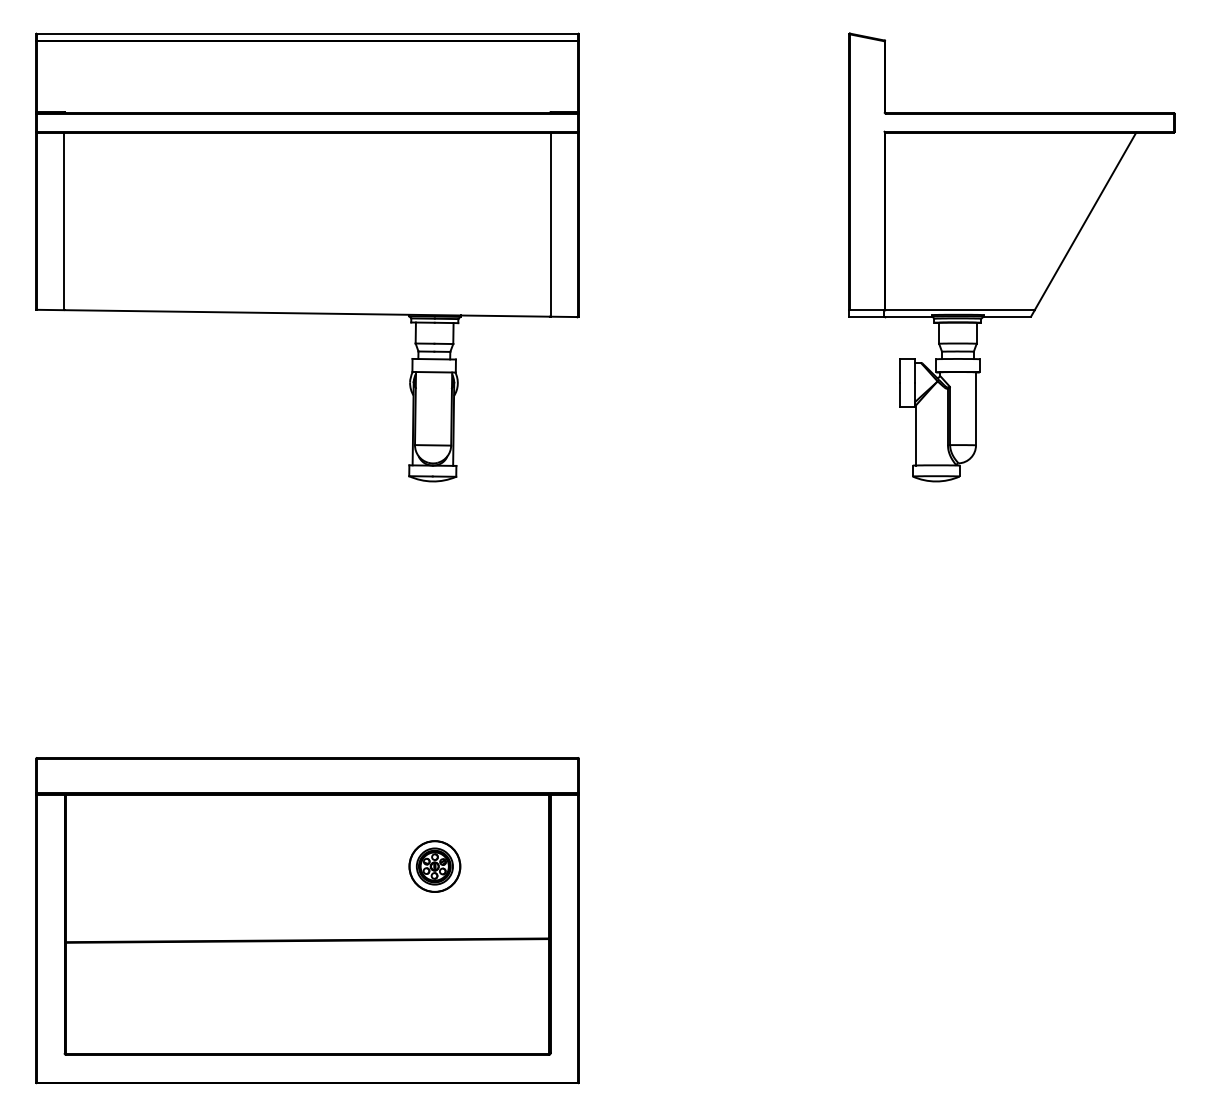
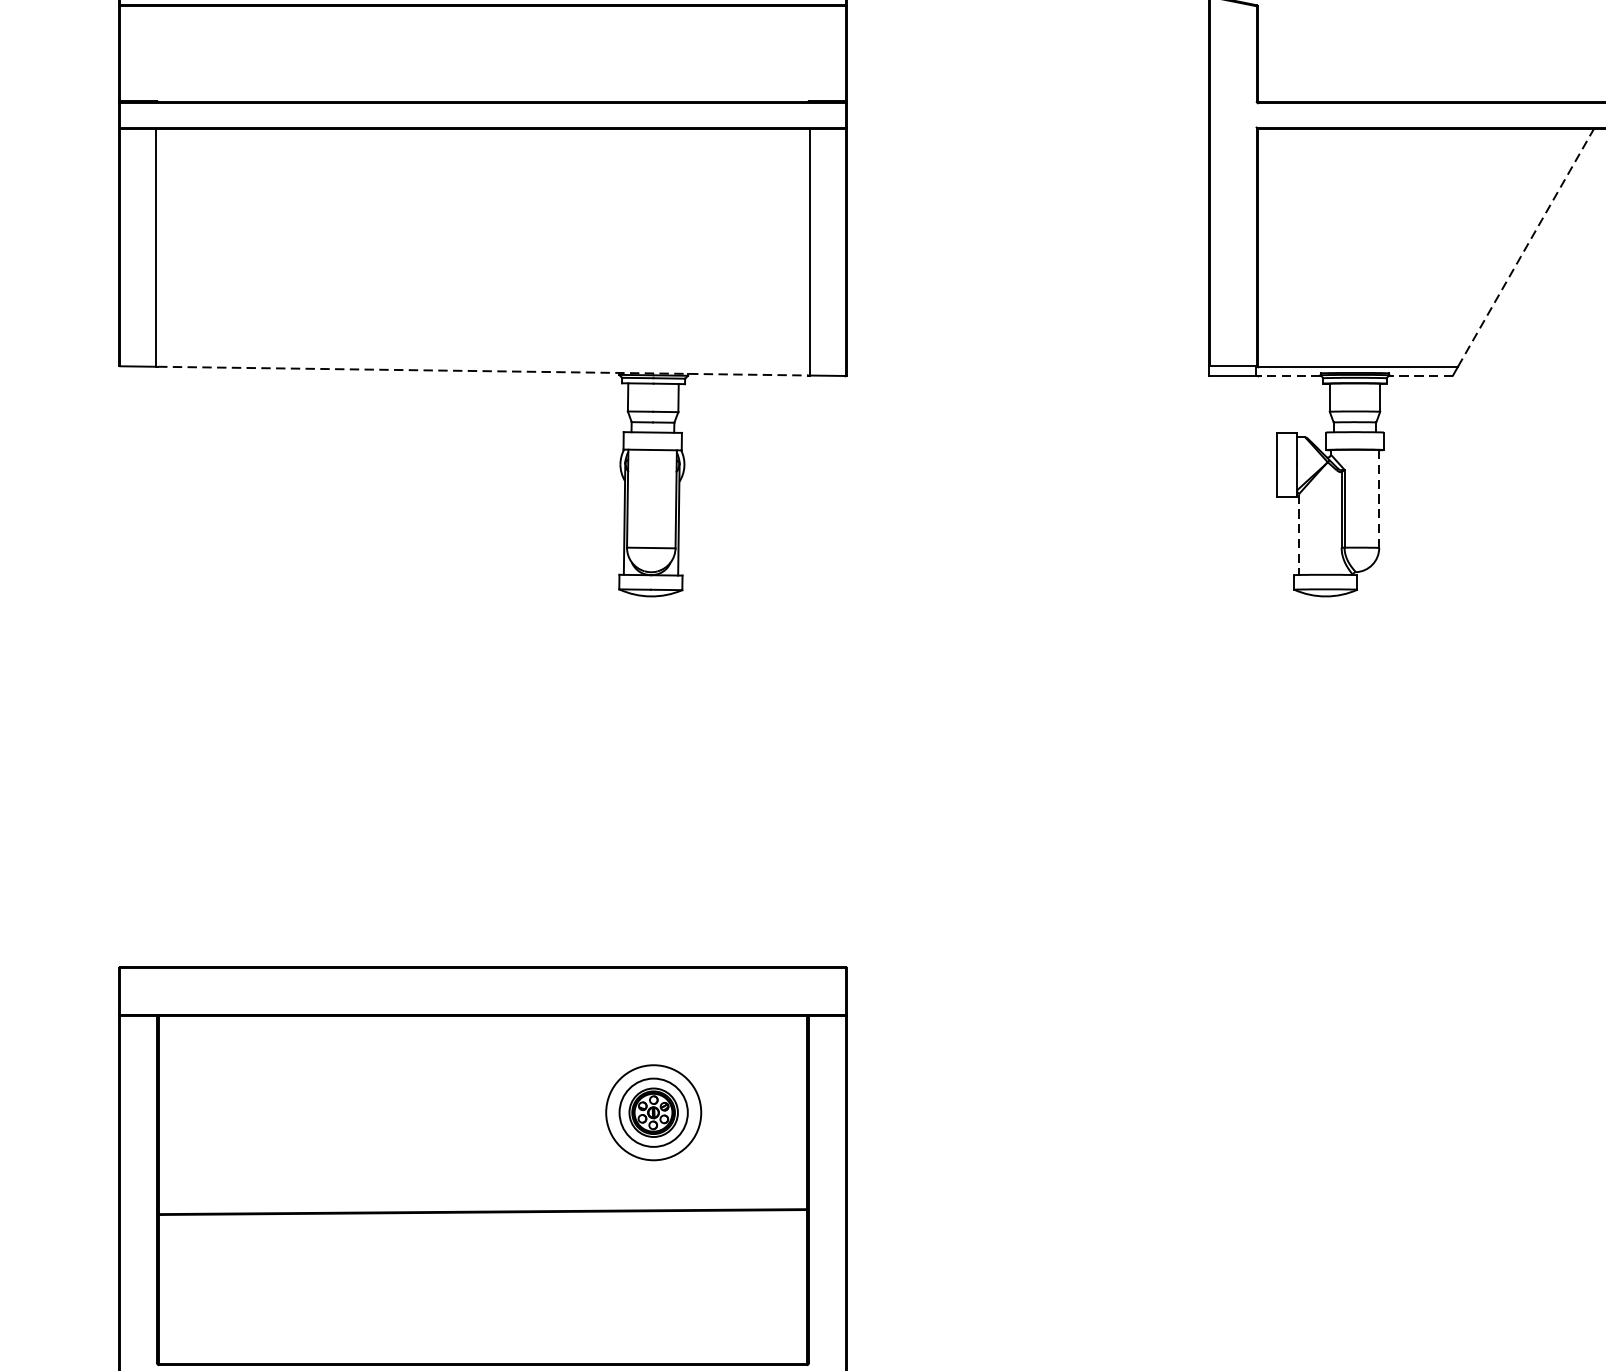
line: (1085, 220) -> (1526, 246), solid -> dashed
line: (308, 313) -> (484, 371), solid -> dashed
line: (908, 316) -> (1288, 375), solid -> dashed
line: (1007, 316) -> (1421, 375), solid -> dashed
line: (976, 408) -> (1379, 498), solid -> dashed
line: (915, 435) -> (1298, 534), solid -> dashed
circle: (434, 866) -> (653, 1112), size x1.4

